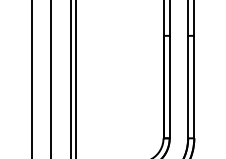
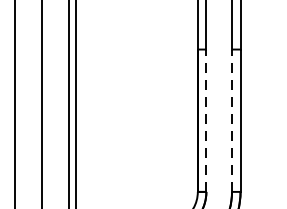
line: (169, 86) -> (206, 119), solid -> dashed
line: (188, 86) -> (232, 119), solid -> dashed

